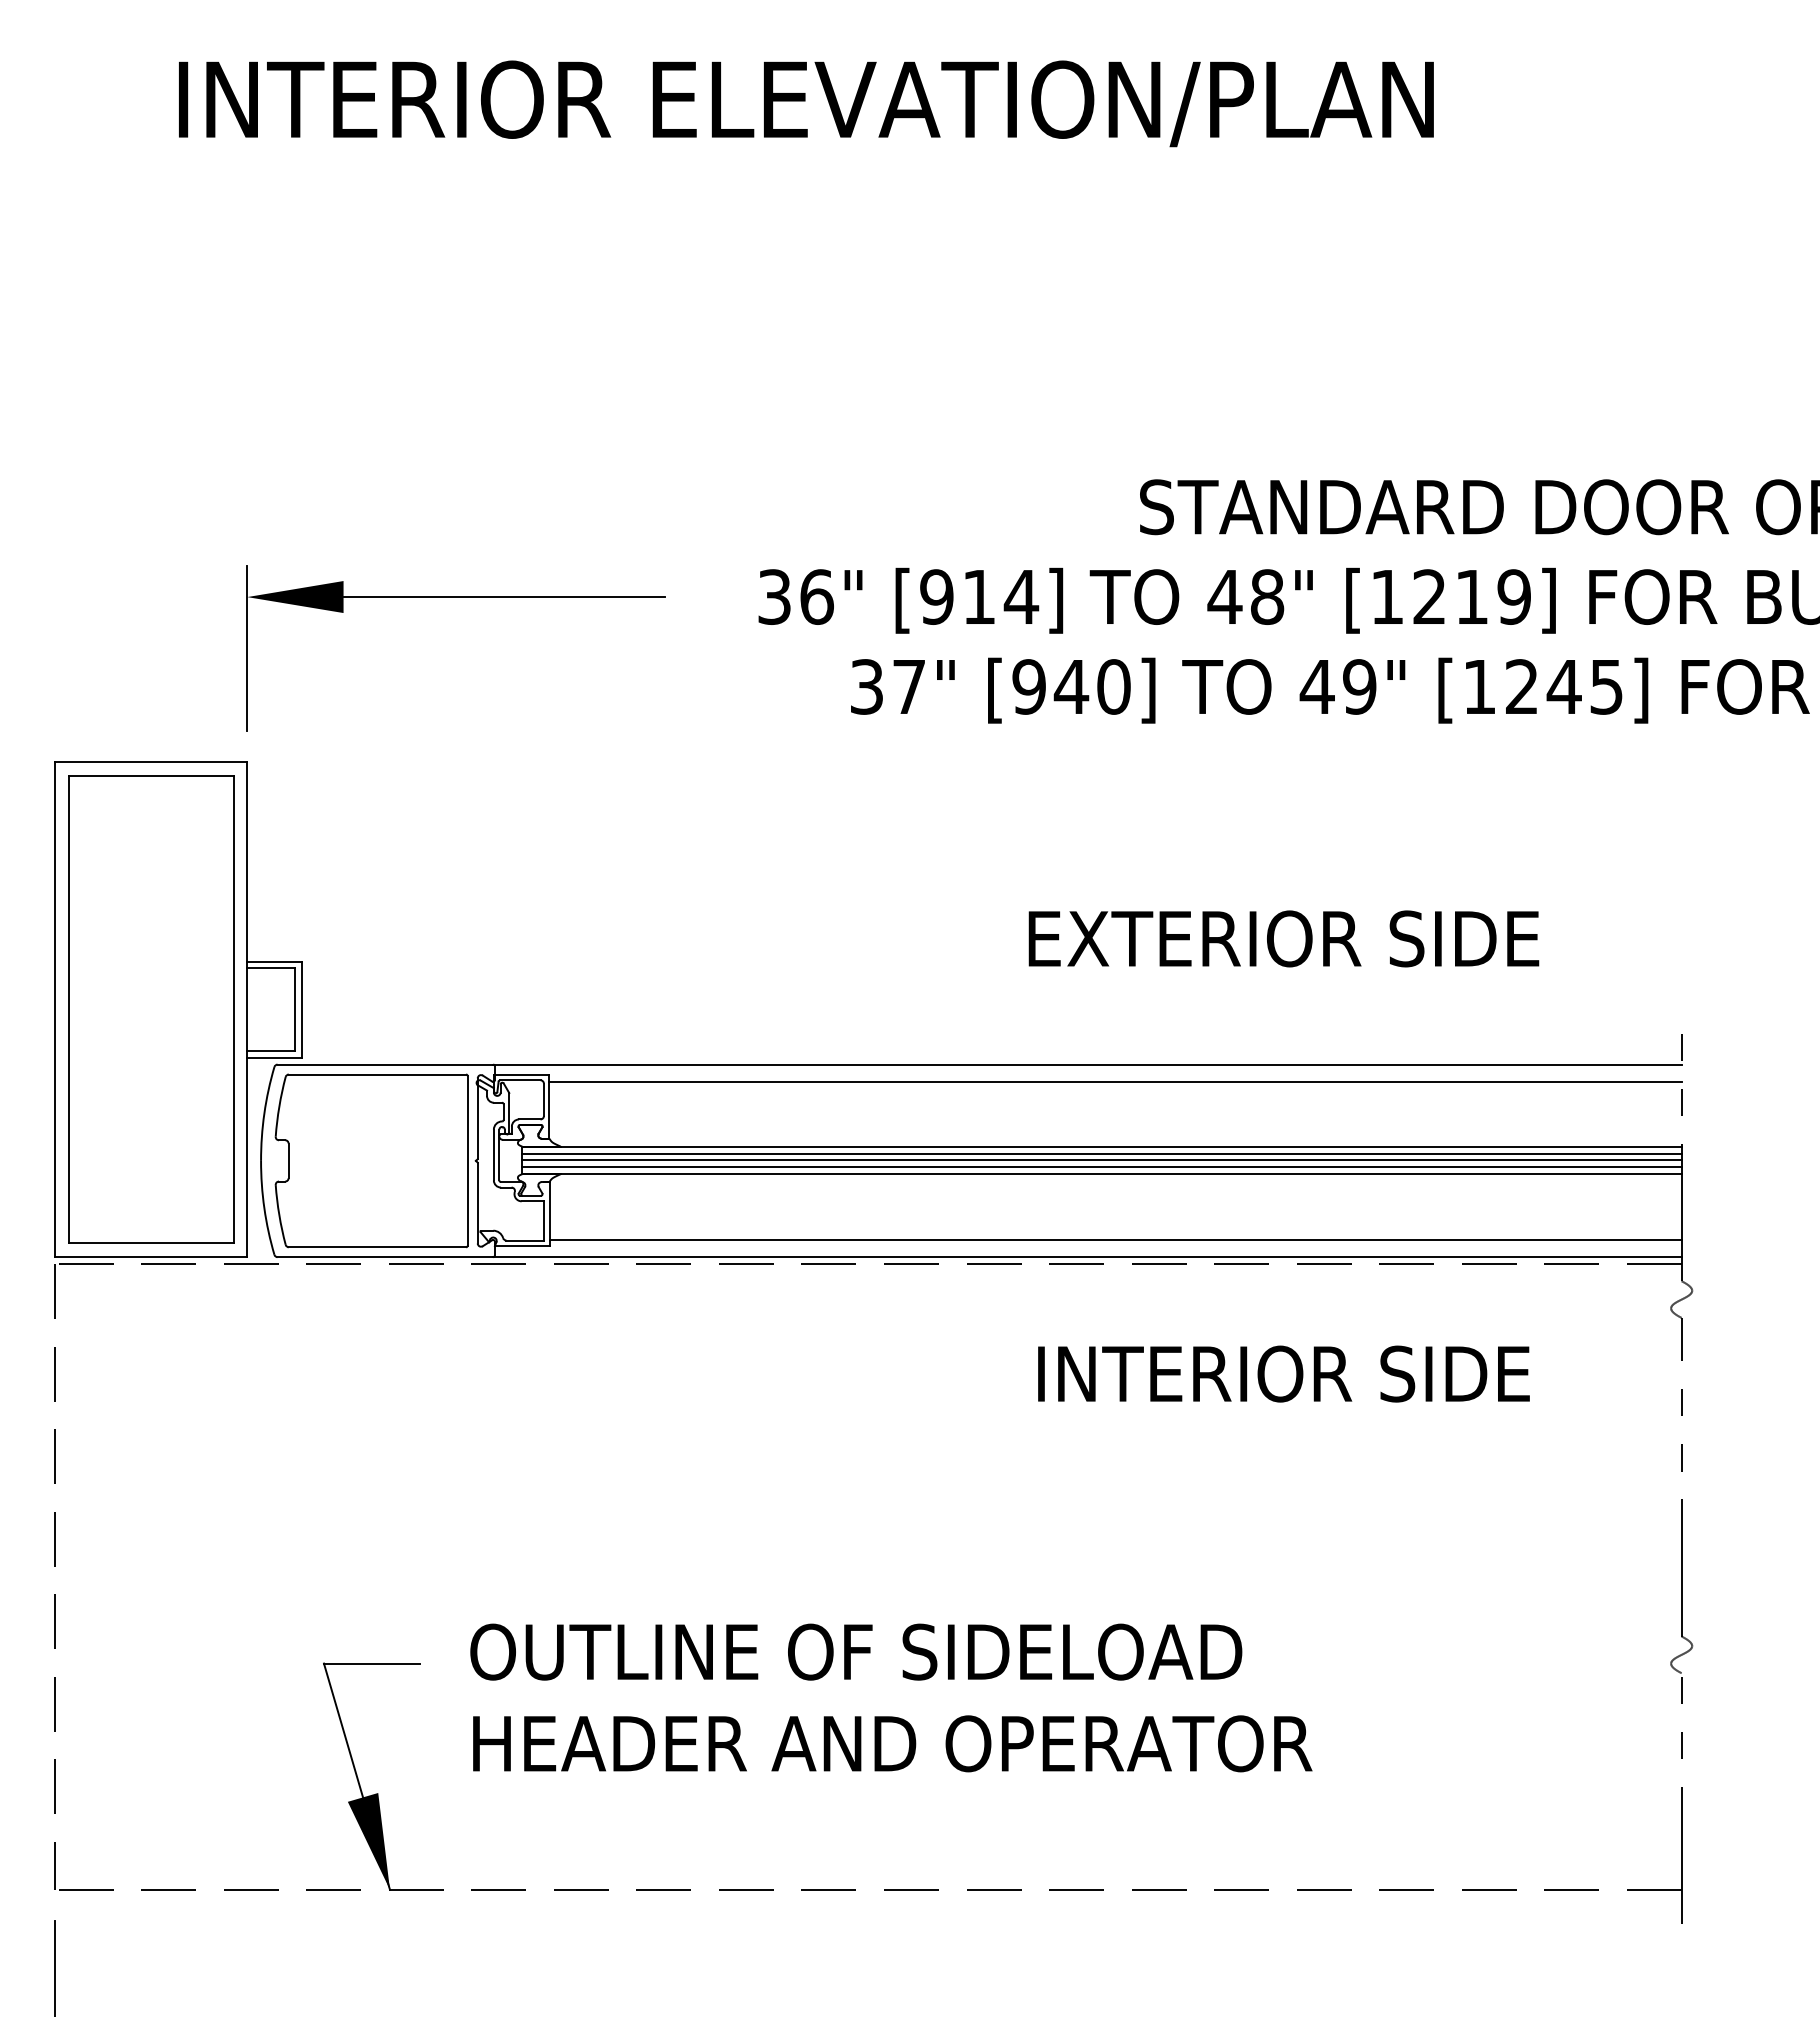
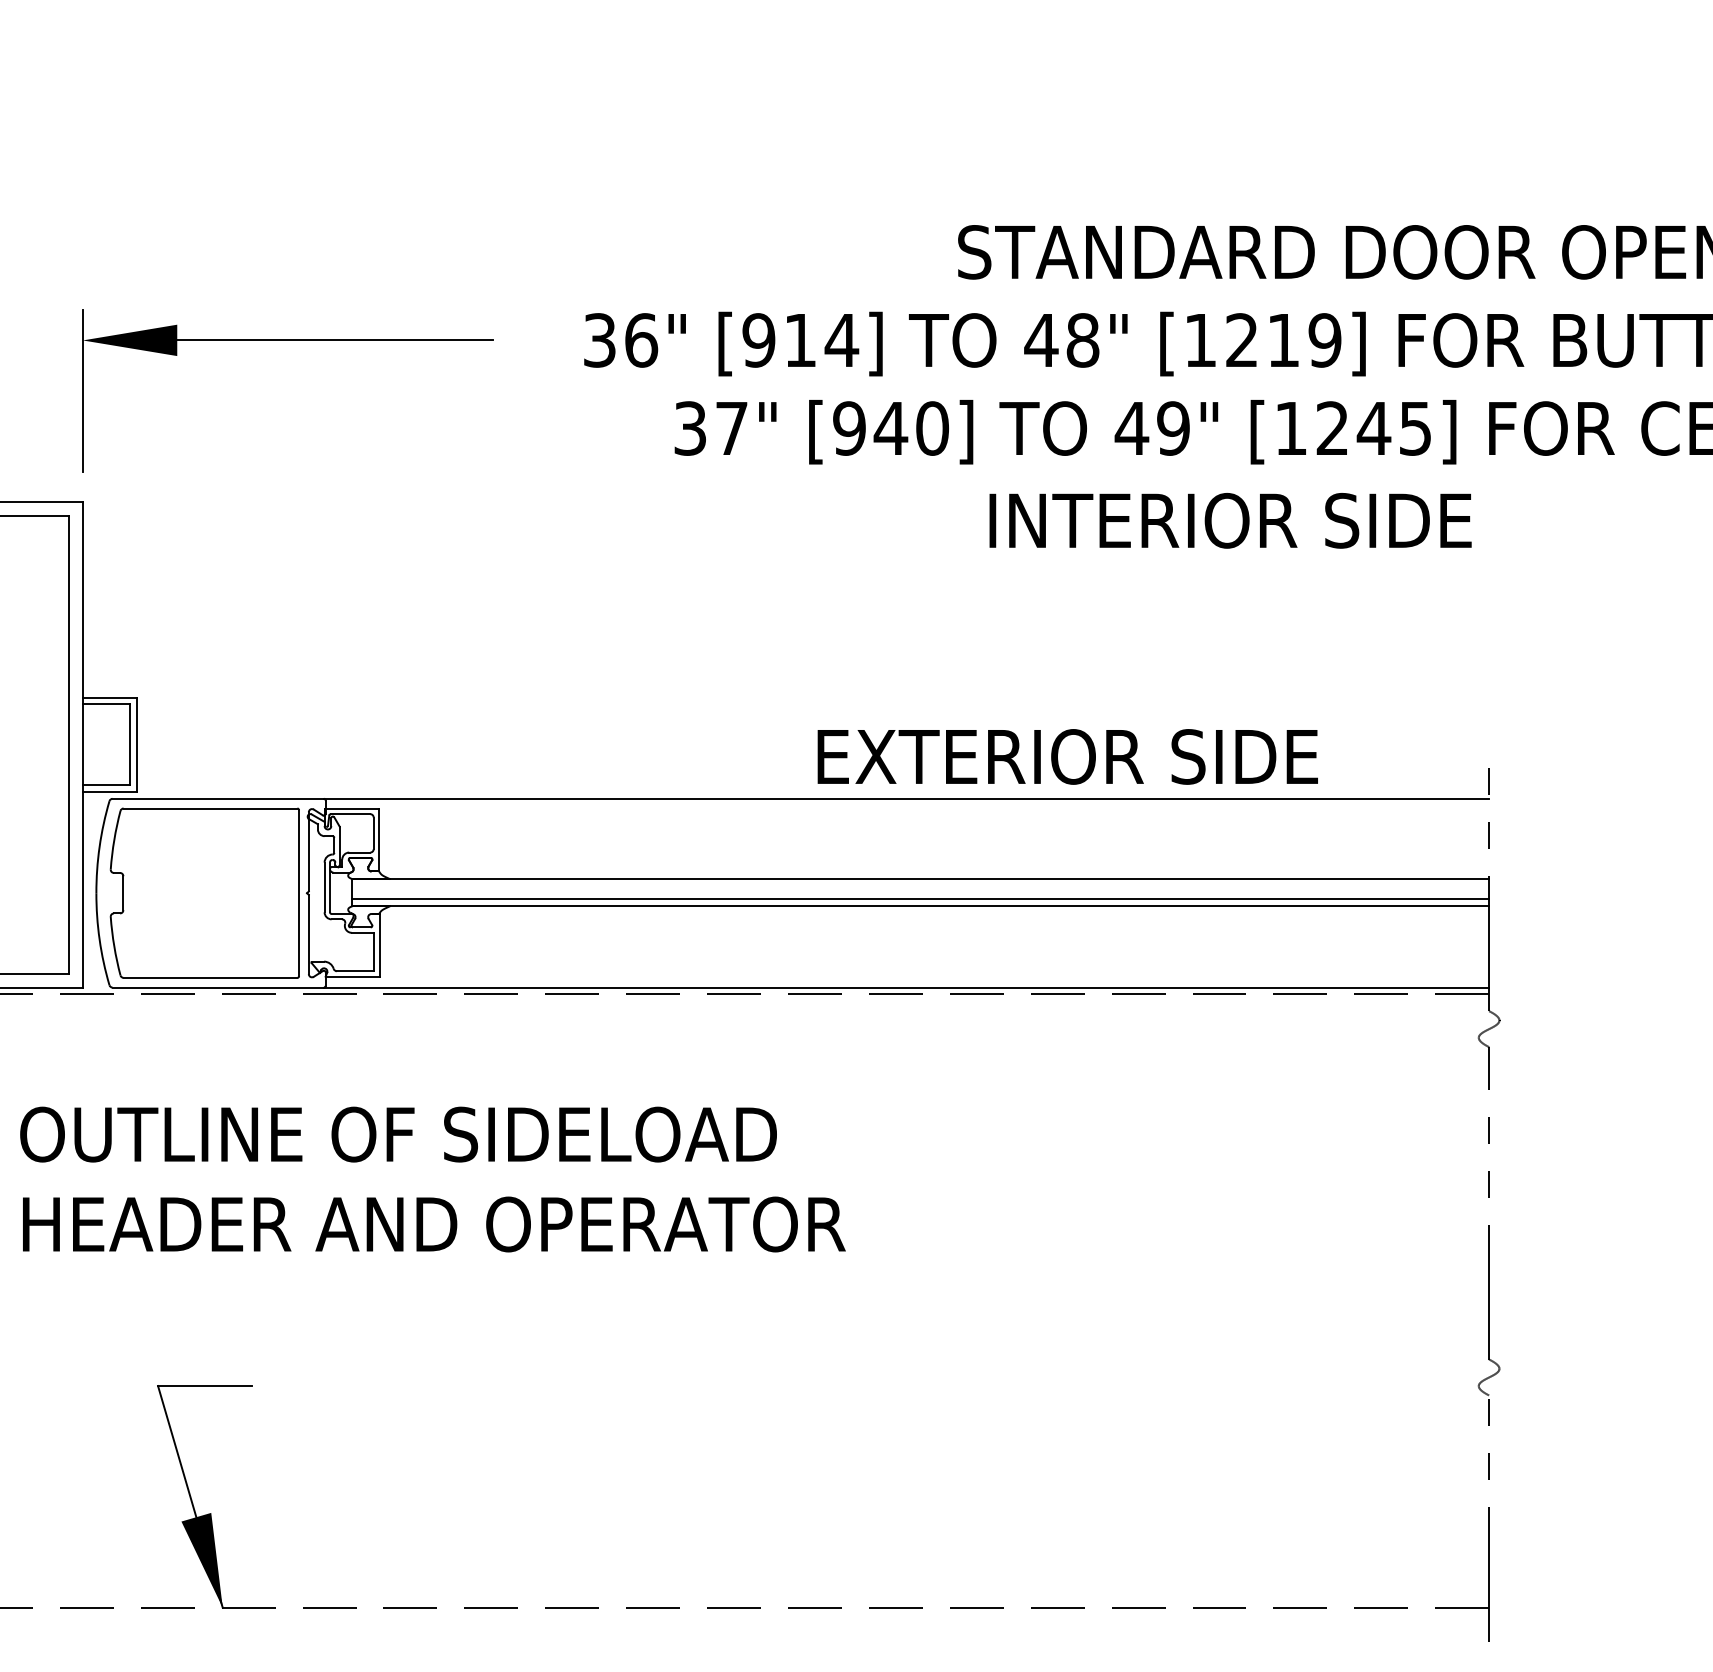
text: (1283, 938) -> (1067, 756), moved
line: (1115, 1081) -> (934, 815), removed
line: (1101, 1153) -> (920, 885), removed
line: (1101, 1160) -> (920, 892), removed
line: (1115, 1240) -> (934, 971), removed
text: (1283, 1373) -> (1230, 520), moved
text: (891, 1697) -> (433, 1179), moved

